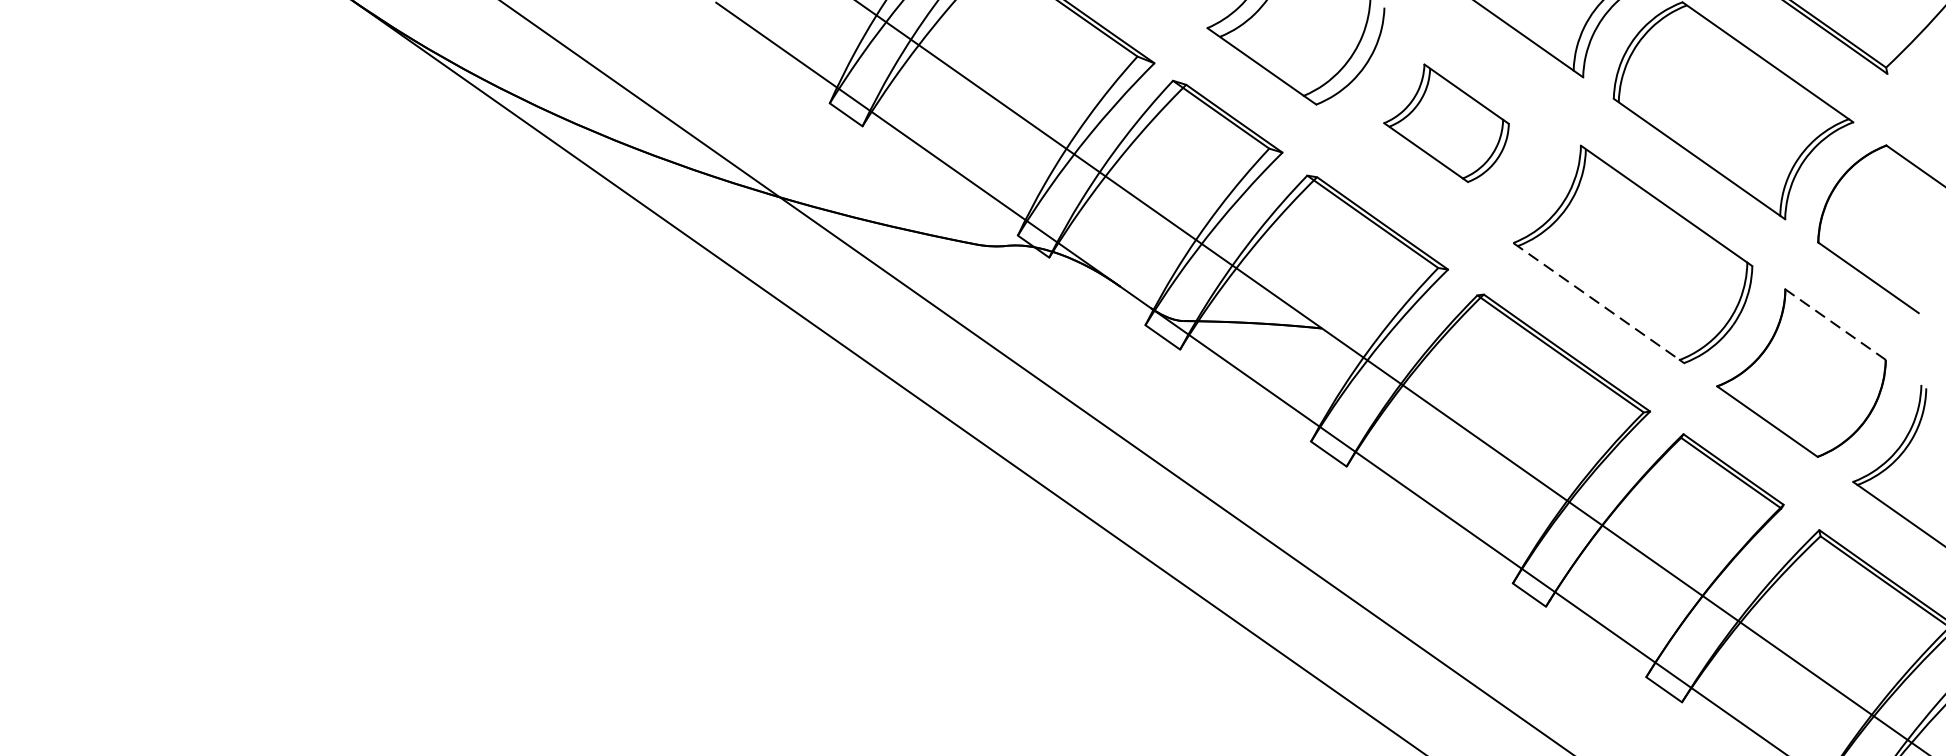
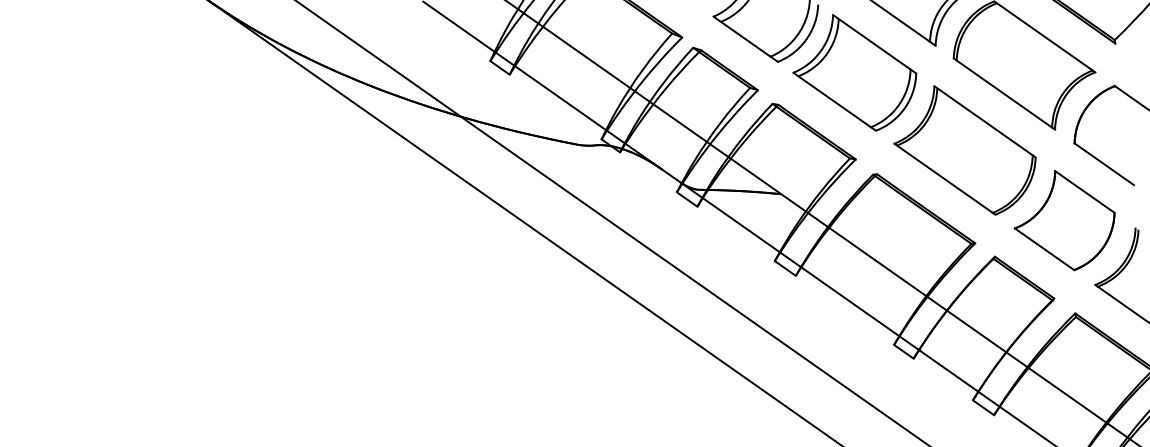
part: (1445, 122) -> (854, 72), size x1.67
line: (1596, 301) -> (943, 178), dashed -> solid
line: (1834, 323) -> (1084, 191), dashed -> solid

